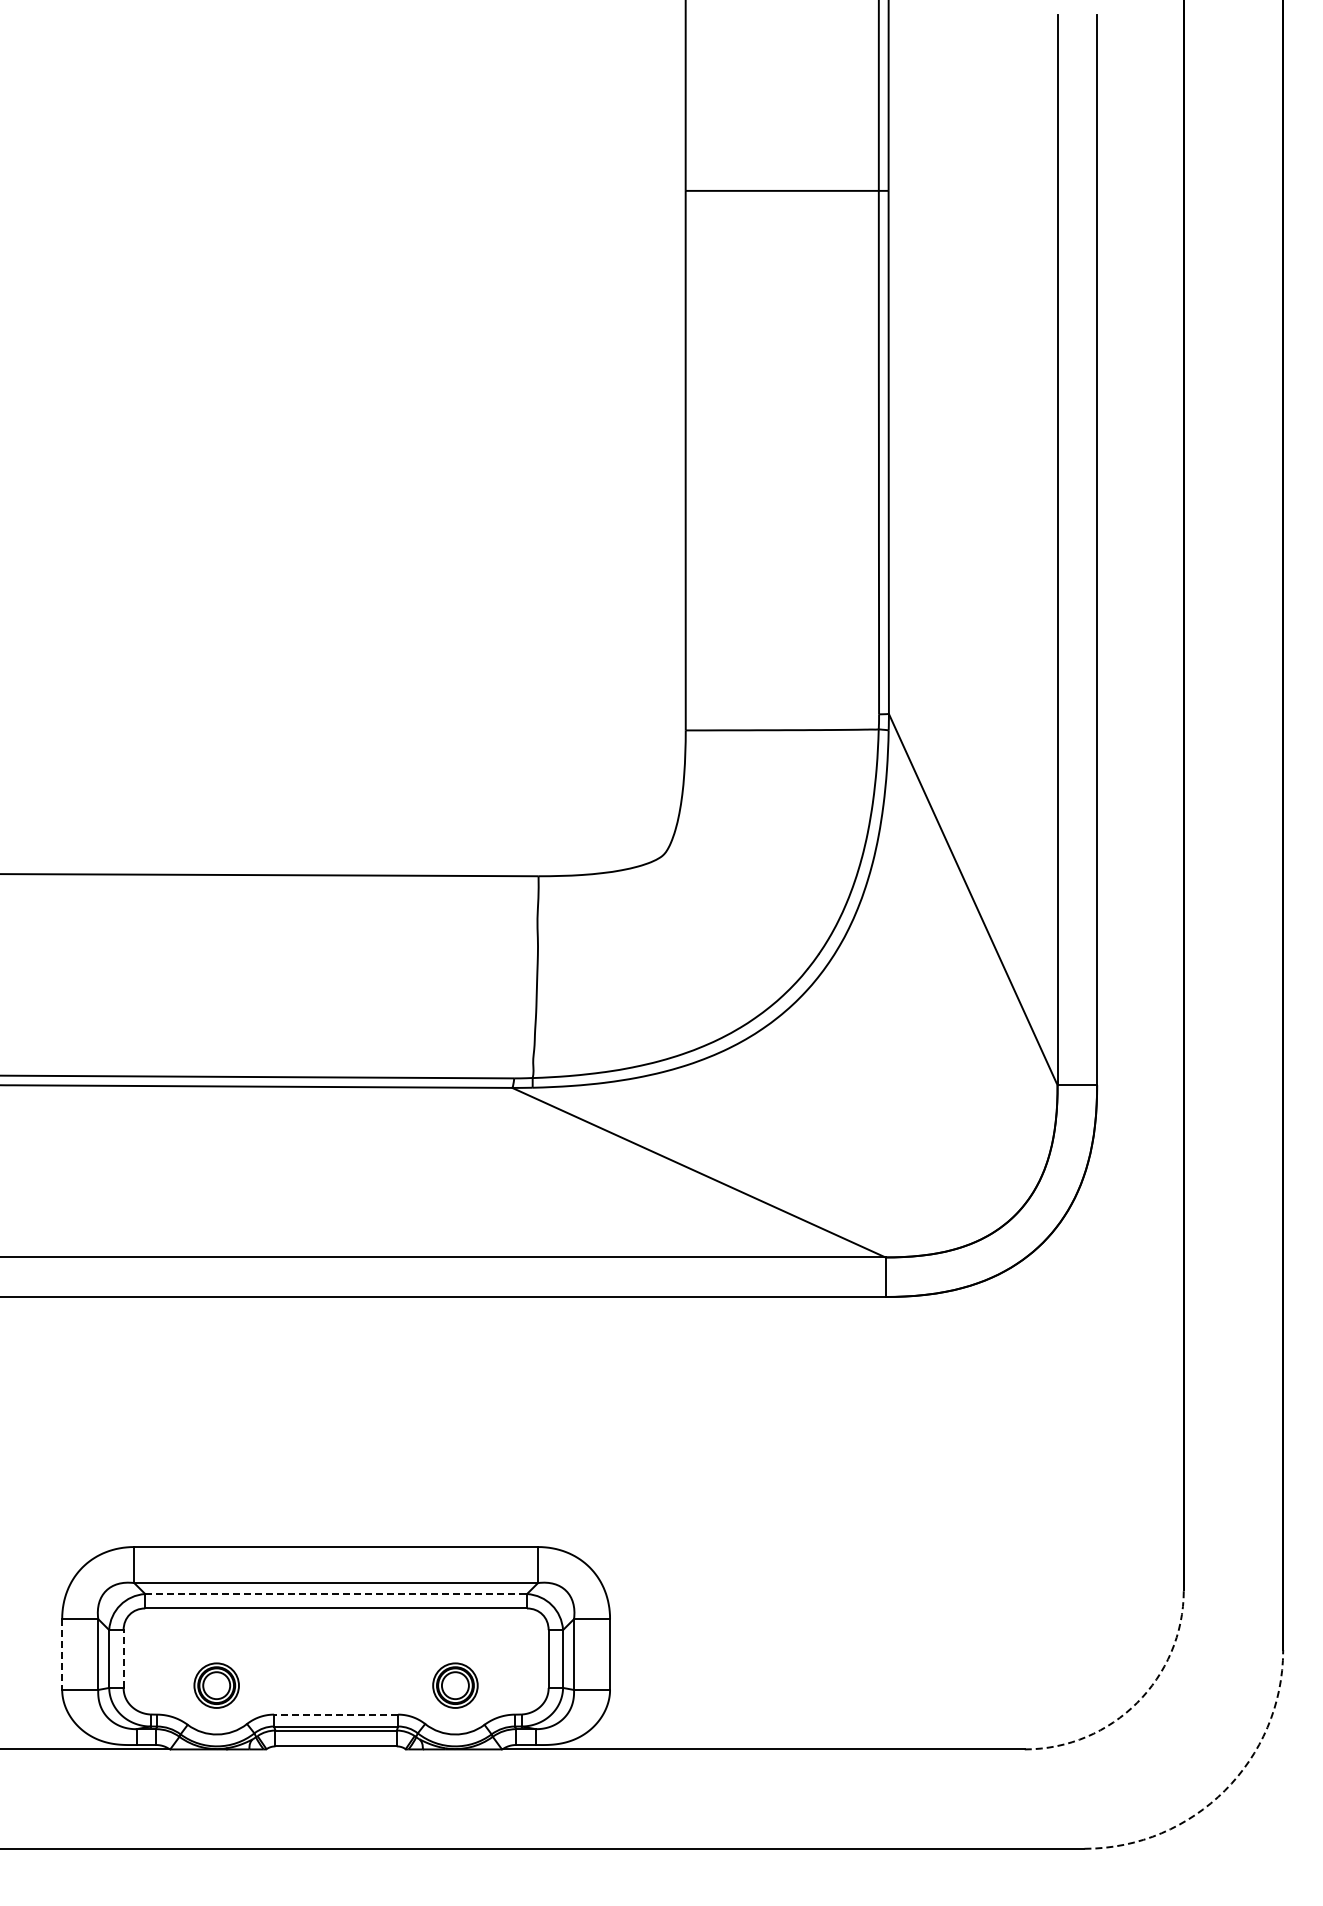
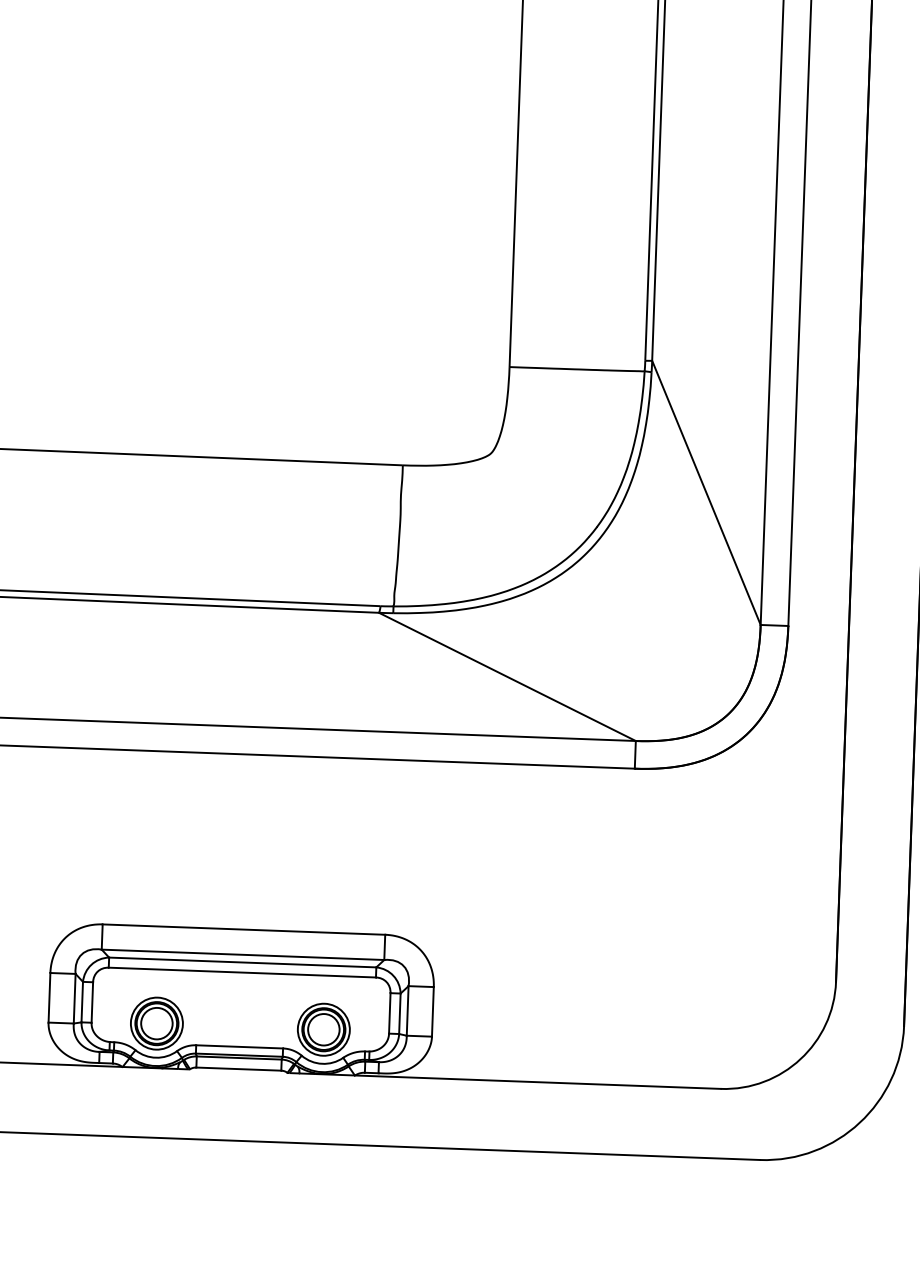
line: (336, 1594) -> (242, 962), dashed -> solid
line: (62, 1655) -> (49, 998), dashed -> solid
line: (123, 1659) -> (92, 1002), dashed -> solid
part: (216, 1685) -> (156, 1023), size x1.67
part: (455, 1685) -> (323, 1029), size x1.67
arc: (1137, 1702) -> (800, 1058), dashed -> solid
line: (335, 1714) -> (239, 1046), dashed -> solid
arc: (1224, 1790) -> (859, 1122), dashed -> solid

